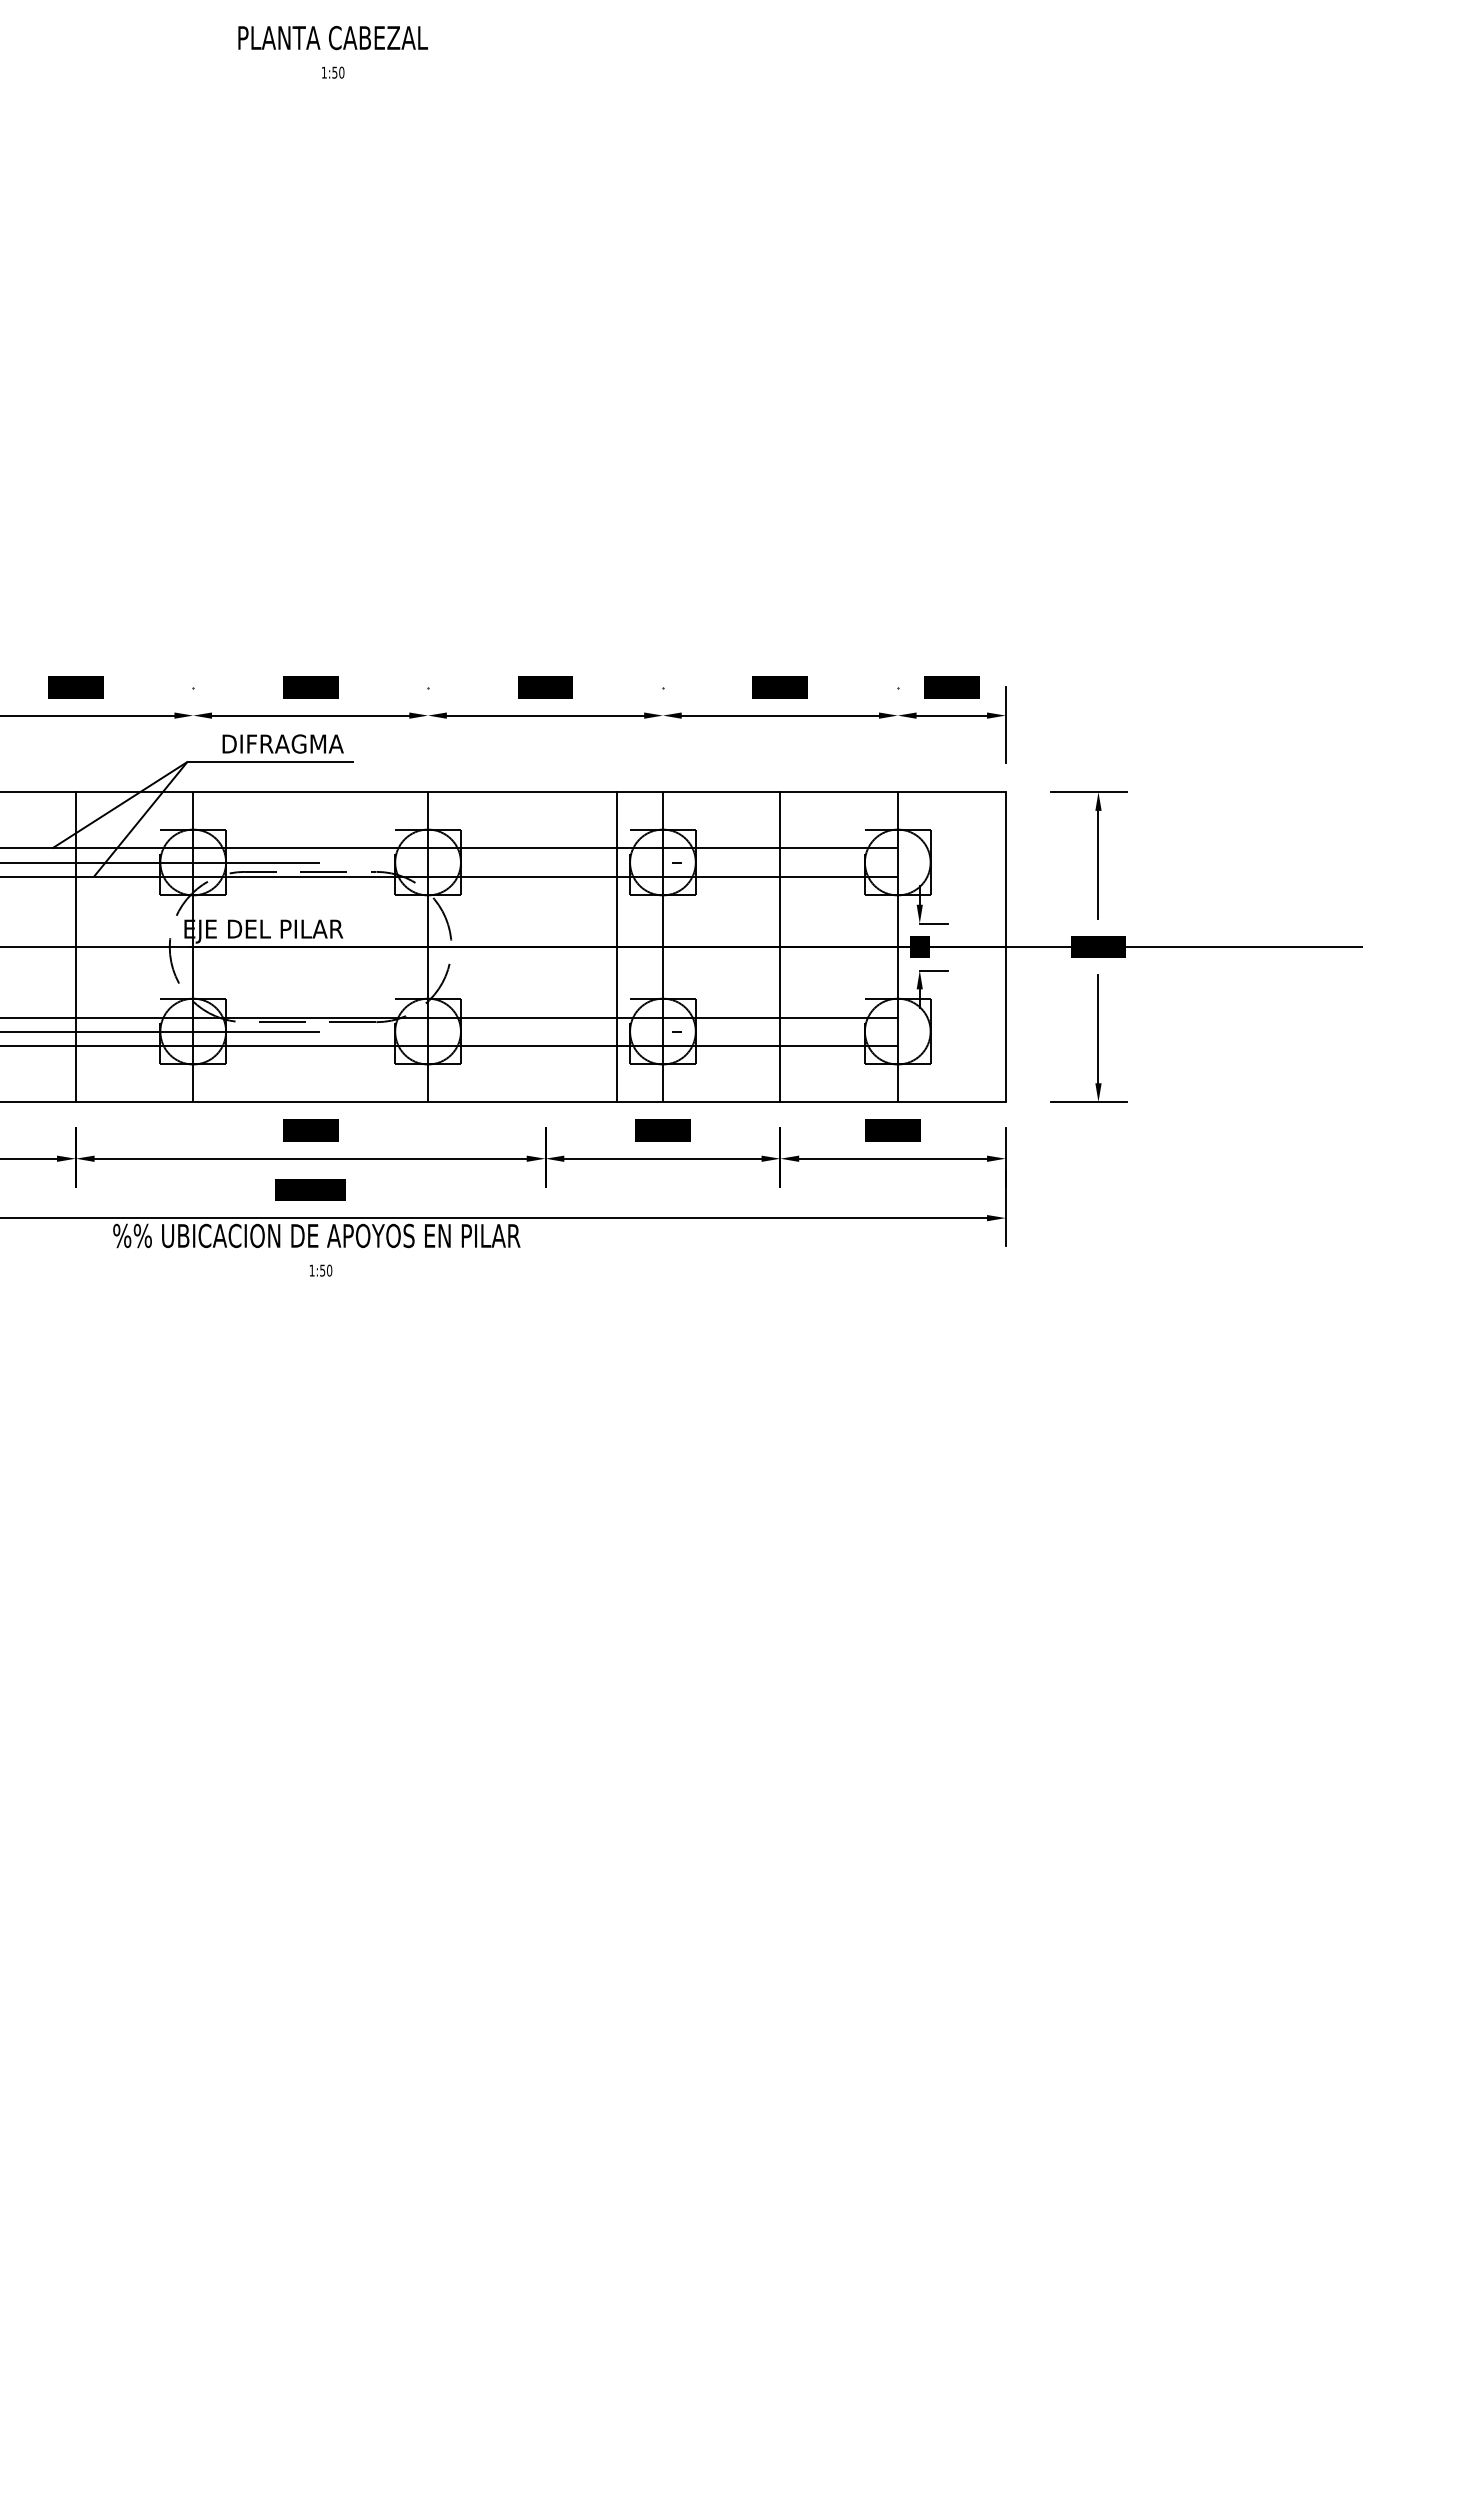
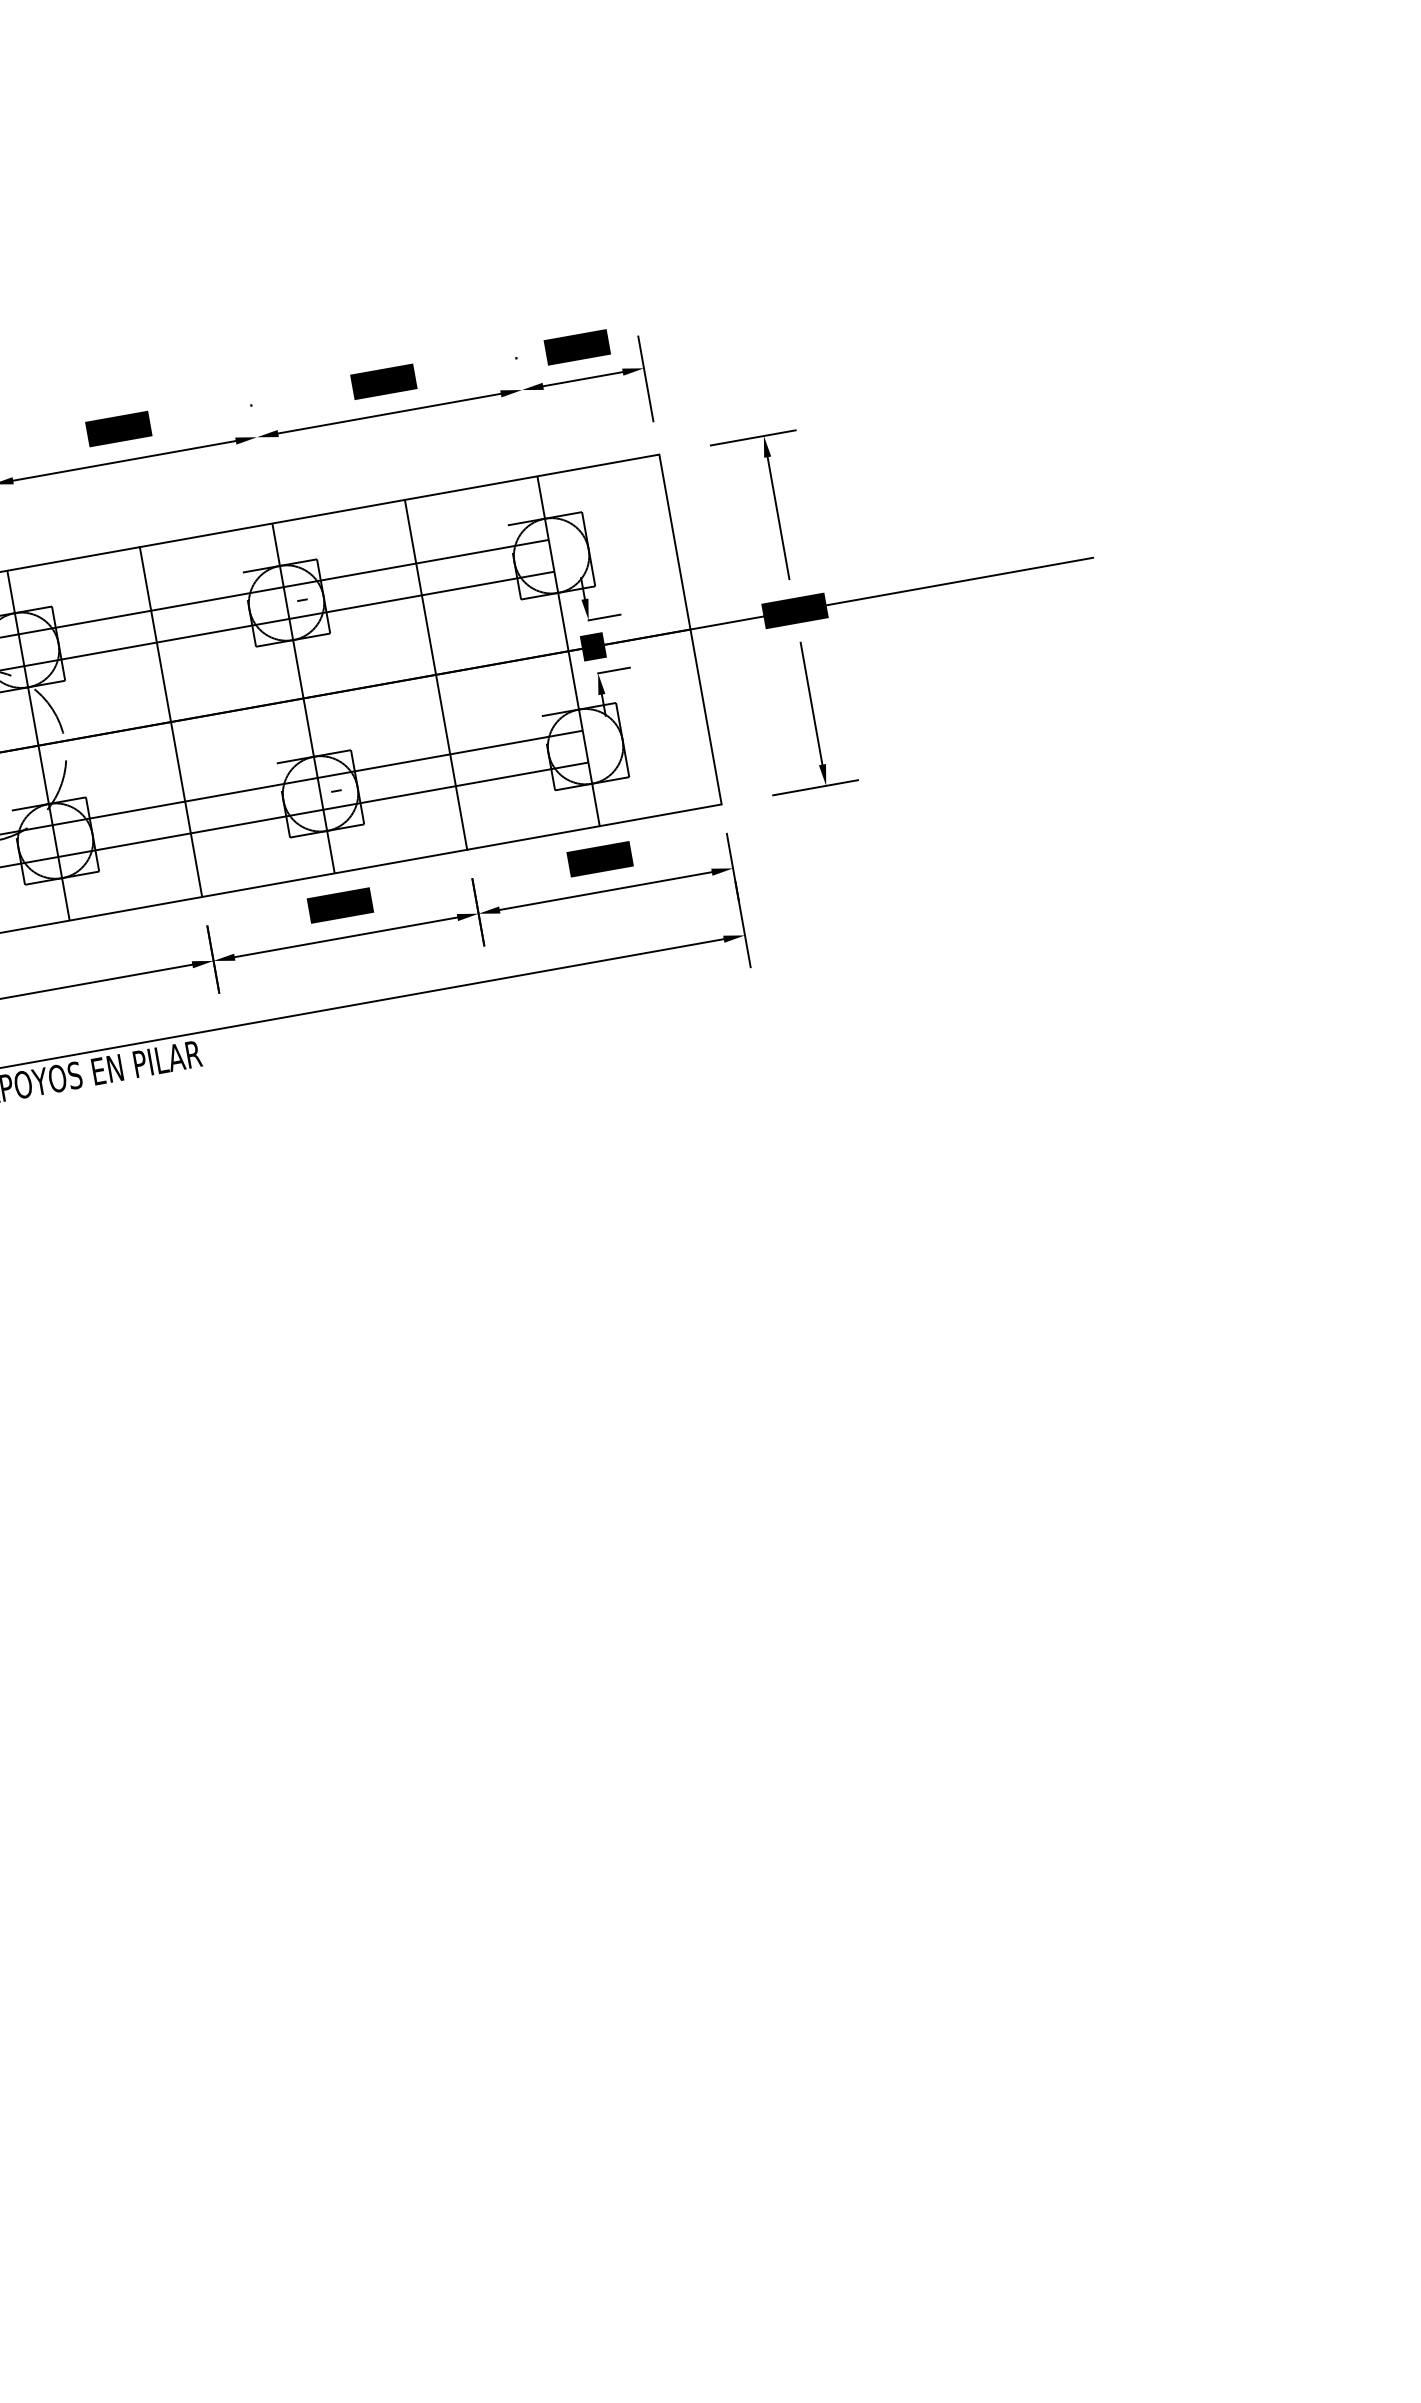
line: (616, 947) -> (171, 722), moved

